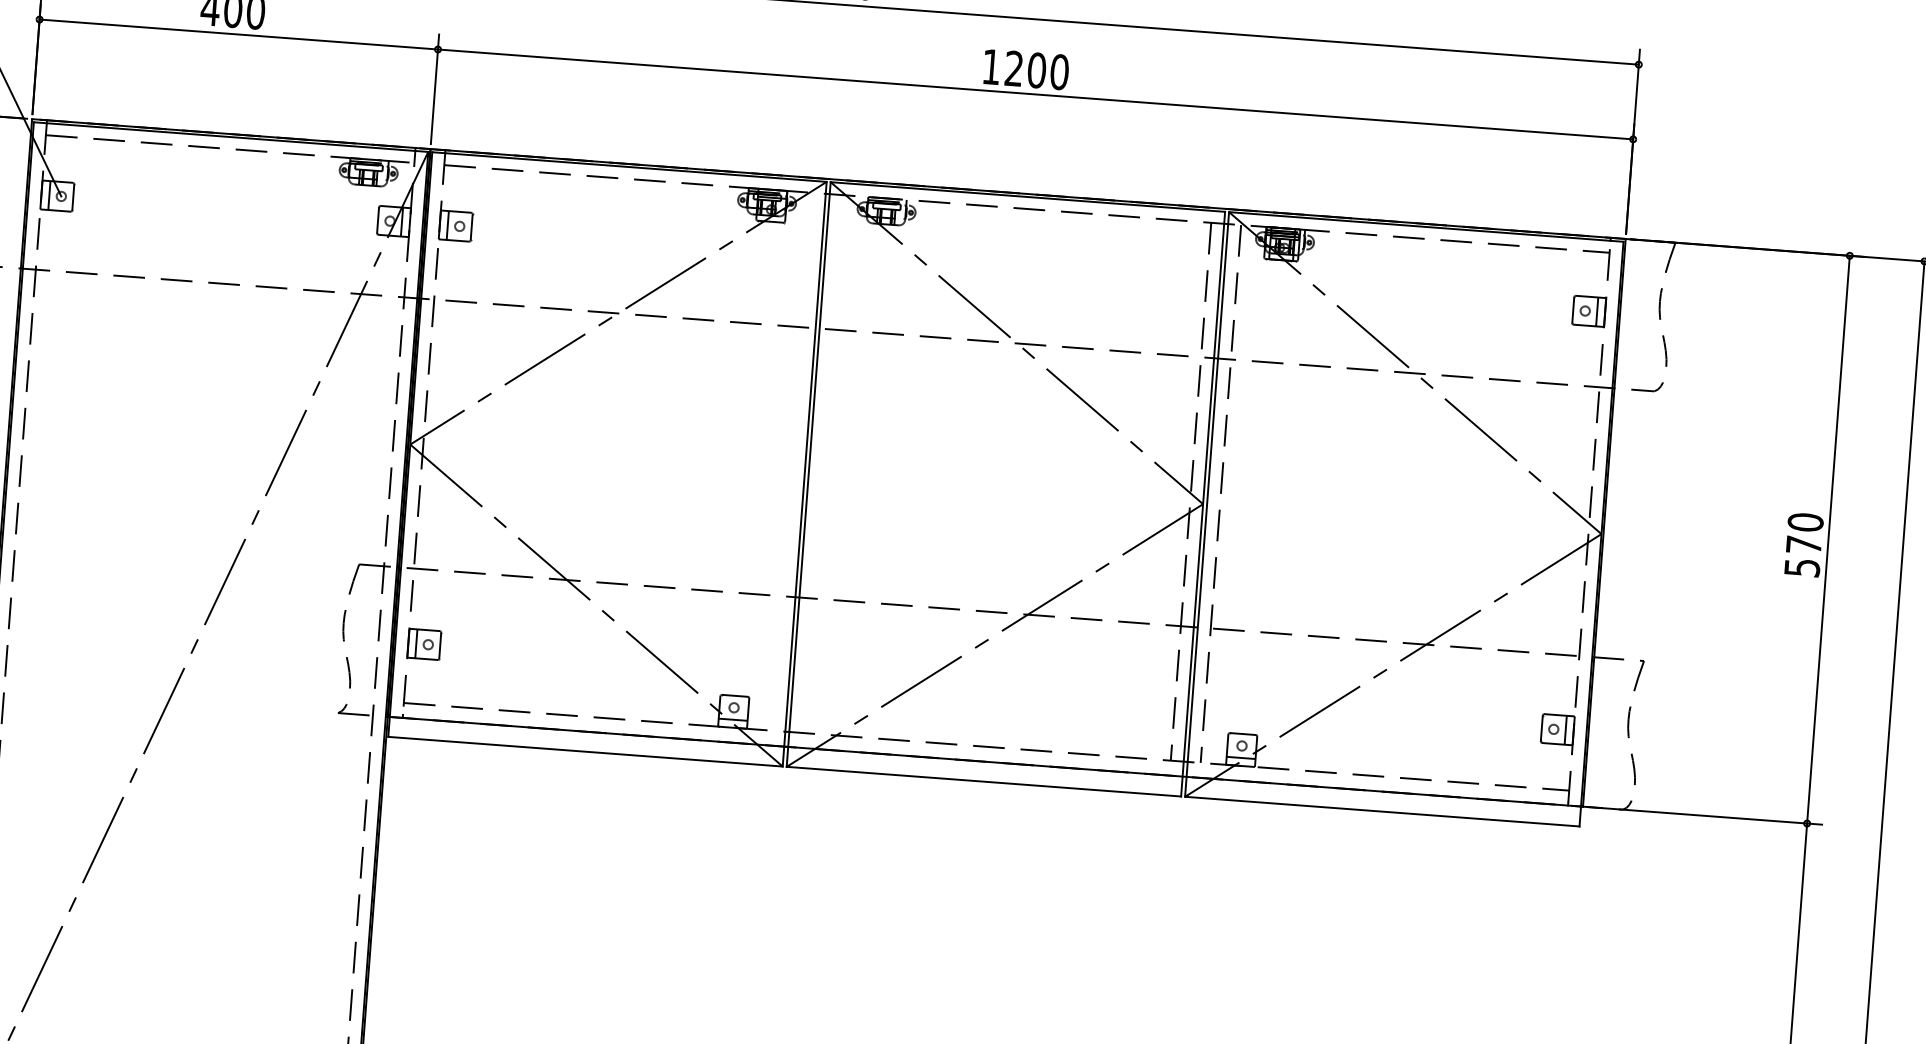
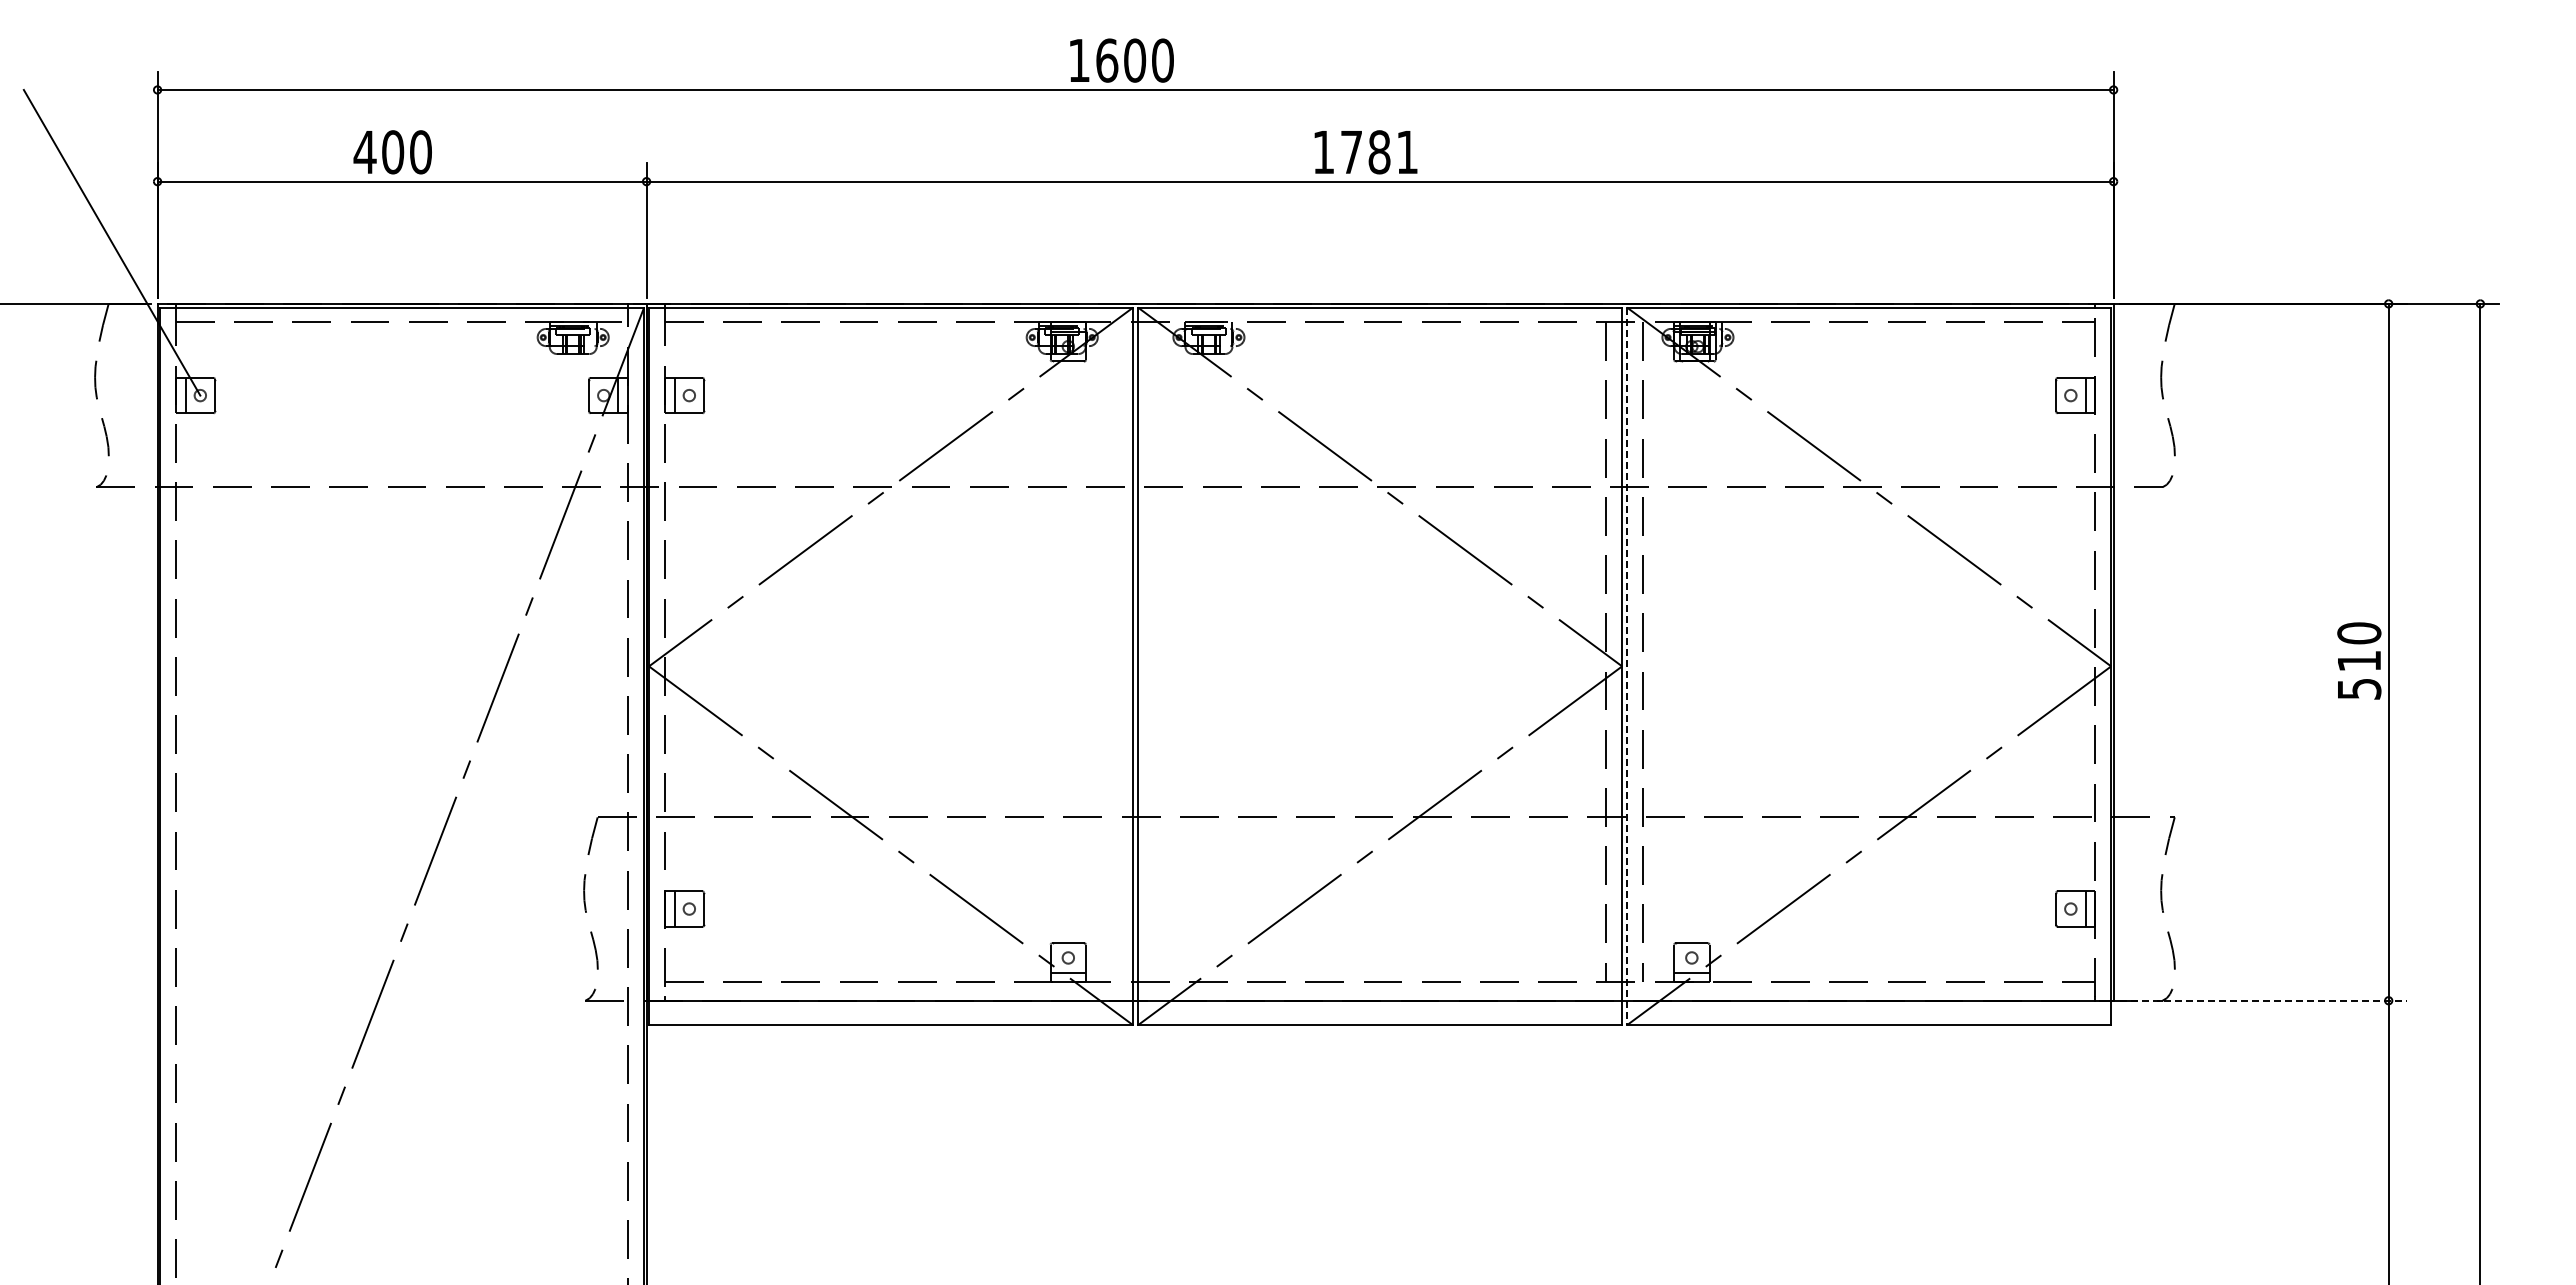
text: (1036, 70) -> (1379, 152), 1200 -> 1781
line: (1207, 504) -> (1627, 666), solid -> dashed
text: (1804, 545) -> (2359, 661), 570 -> 510
line: (1705, 815) -> (2263, 1000), solid -> dashed

